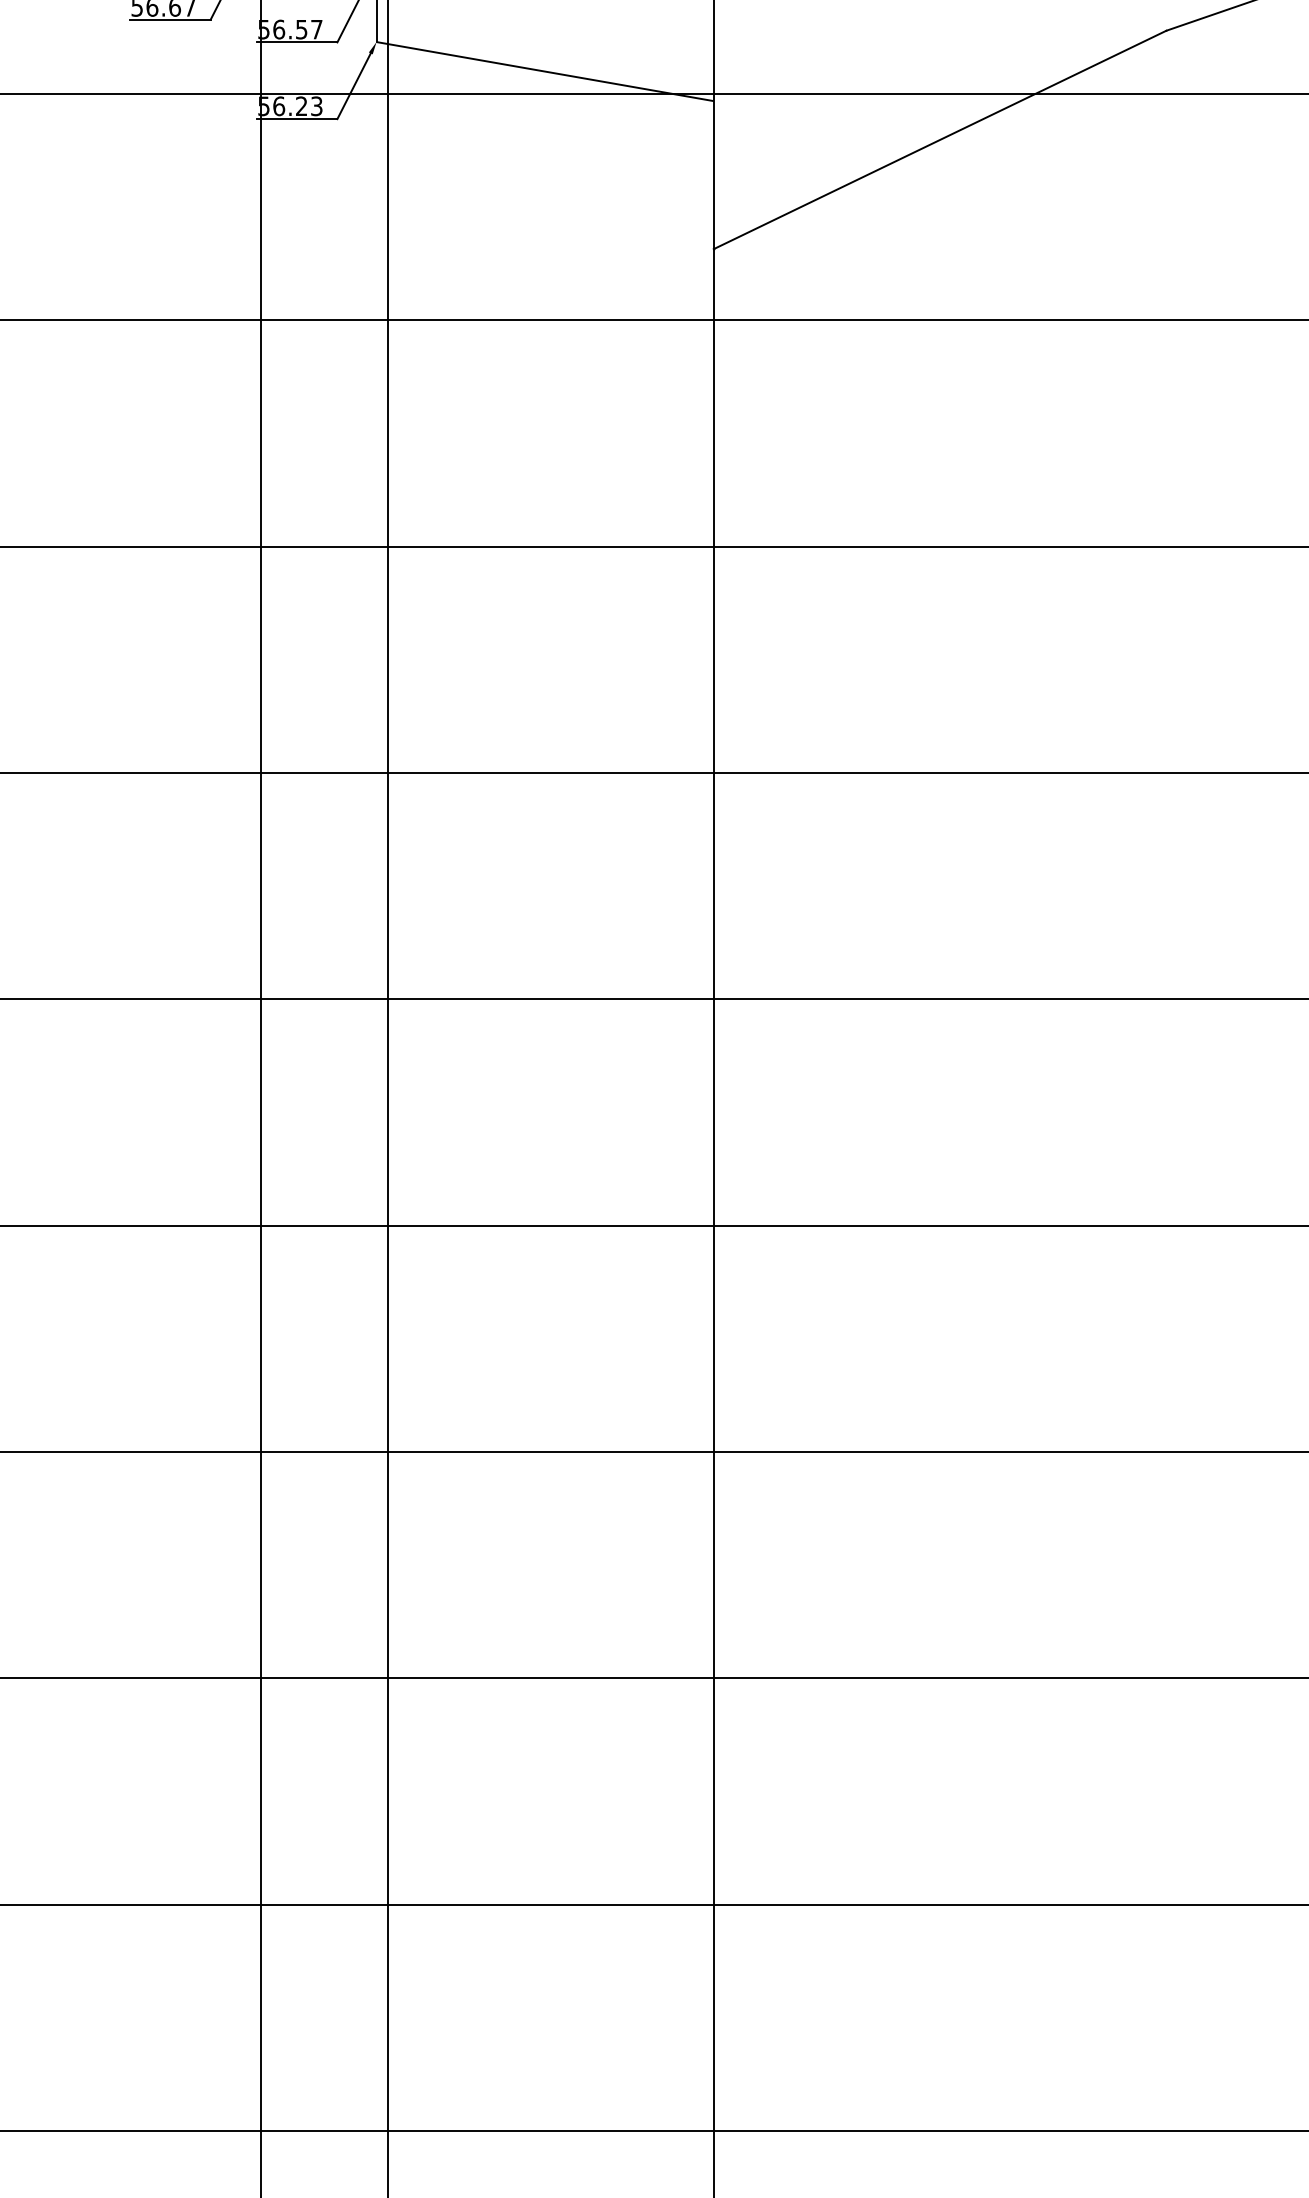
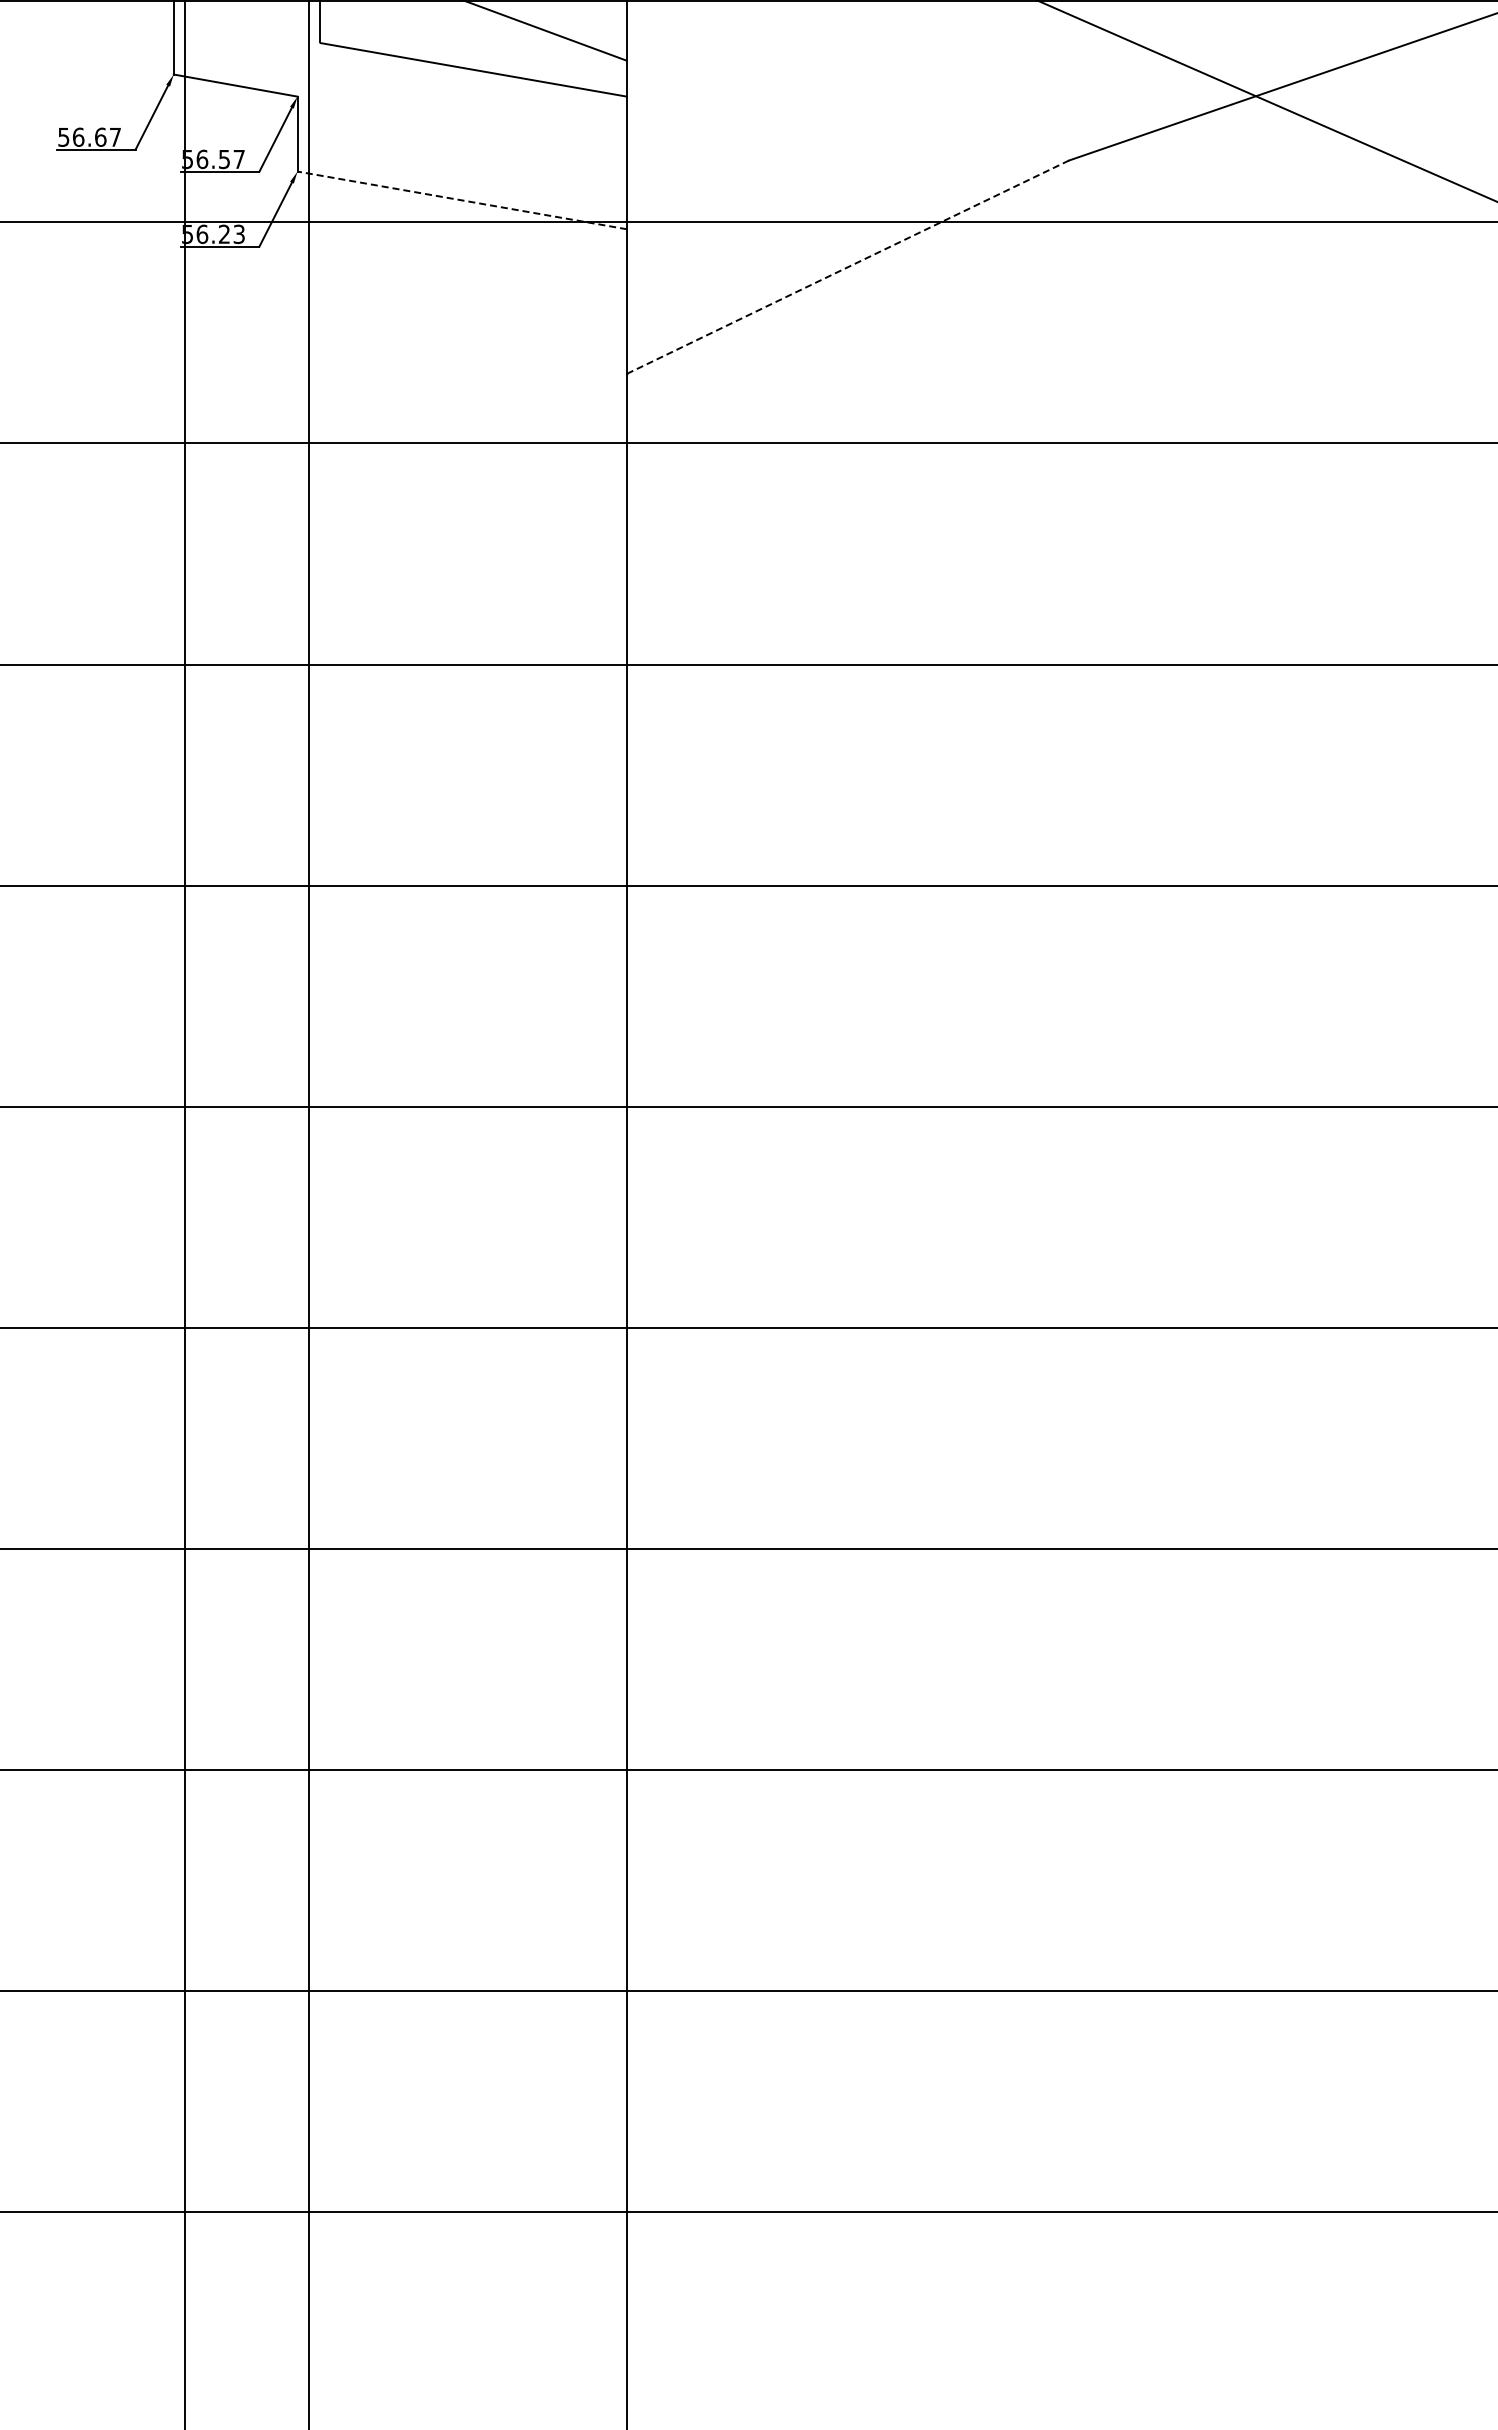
line: (544, 71) -> (461, 200), solid -> dashed
line: (940, 139) -> (848, 266), solid -> dashed

